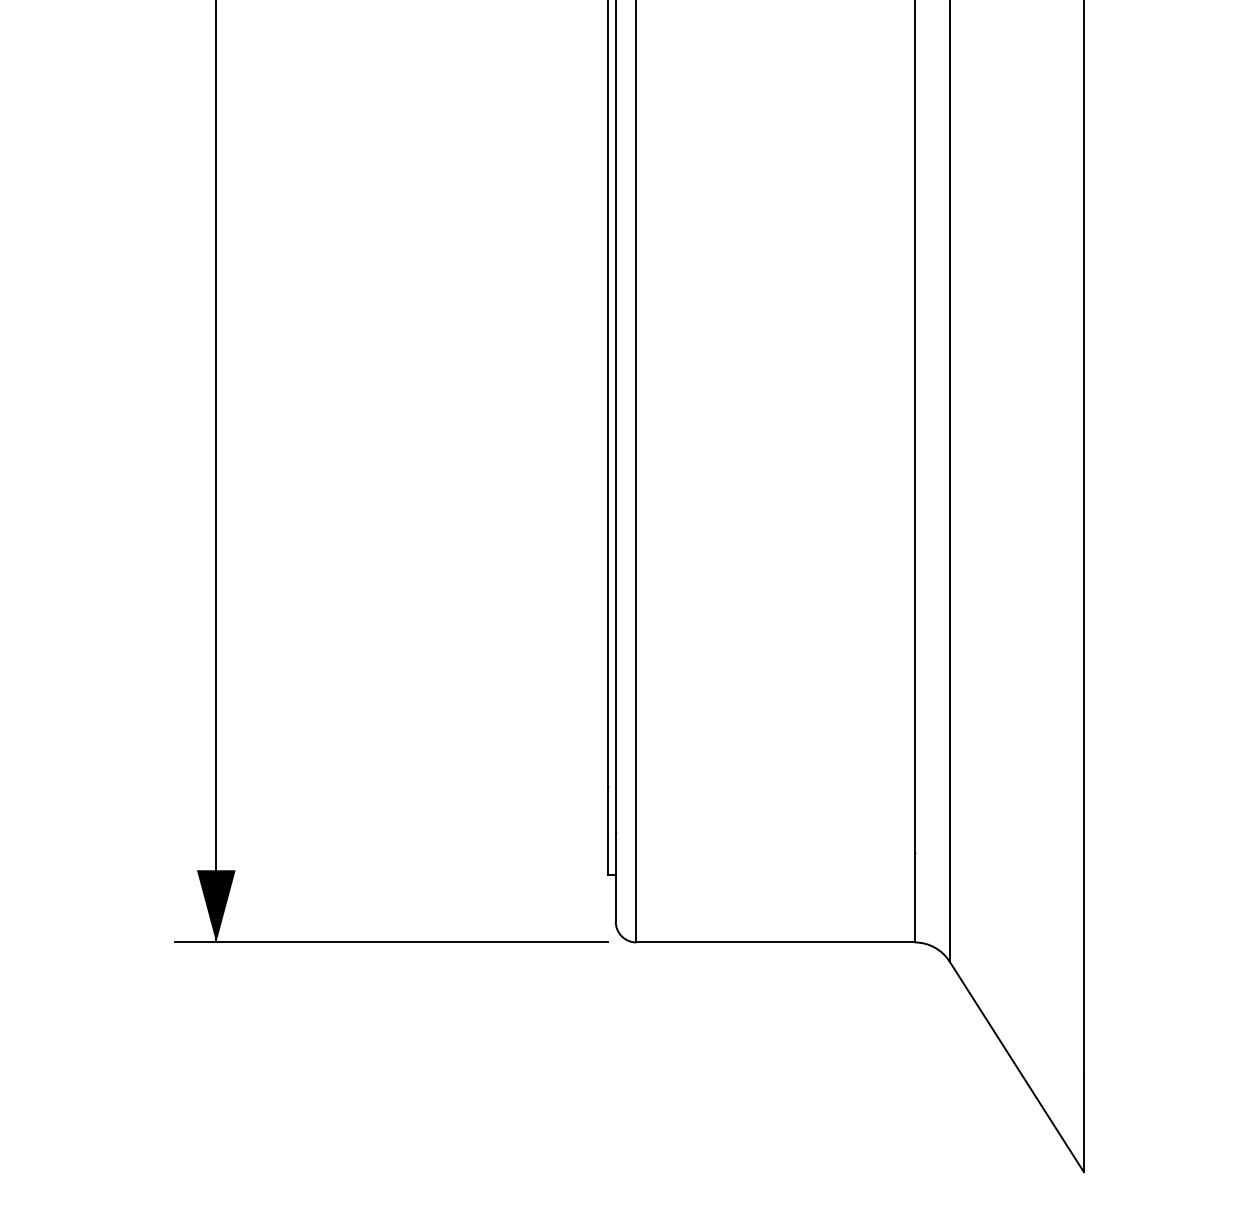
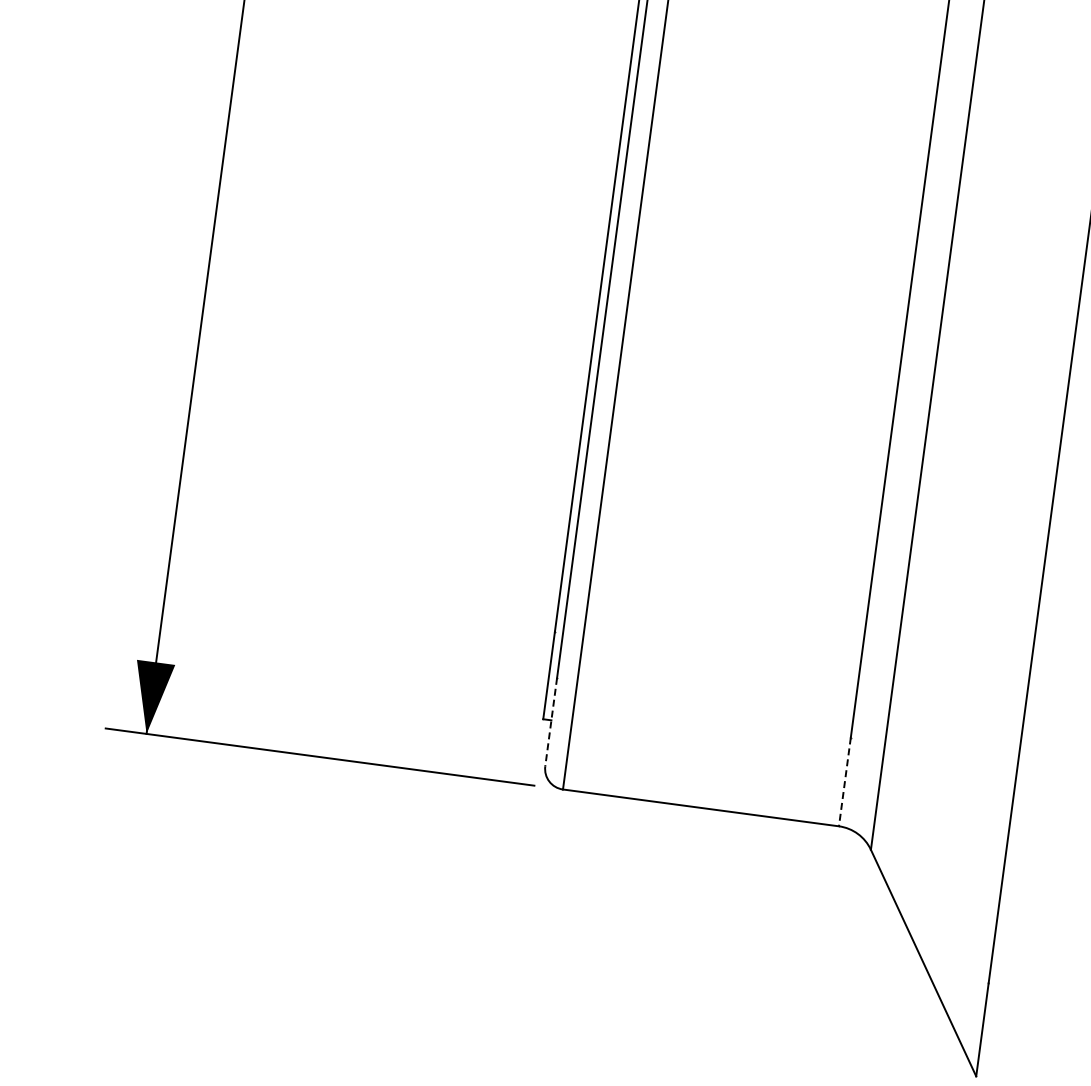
line: (615, 877) -> (550, 722), solid -> dashed
line: (914, 897) -> (844, 781), solid -> dashed

